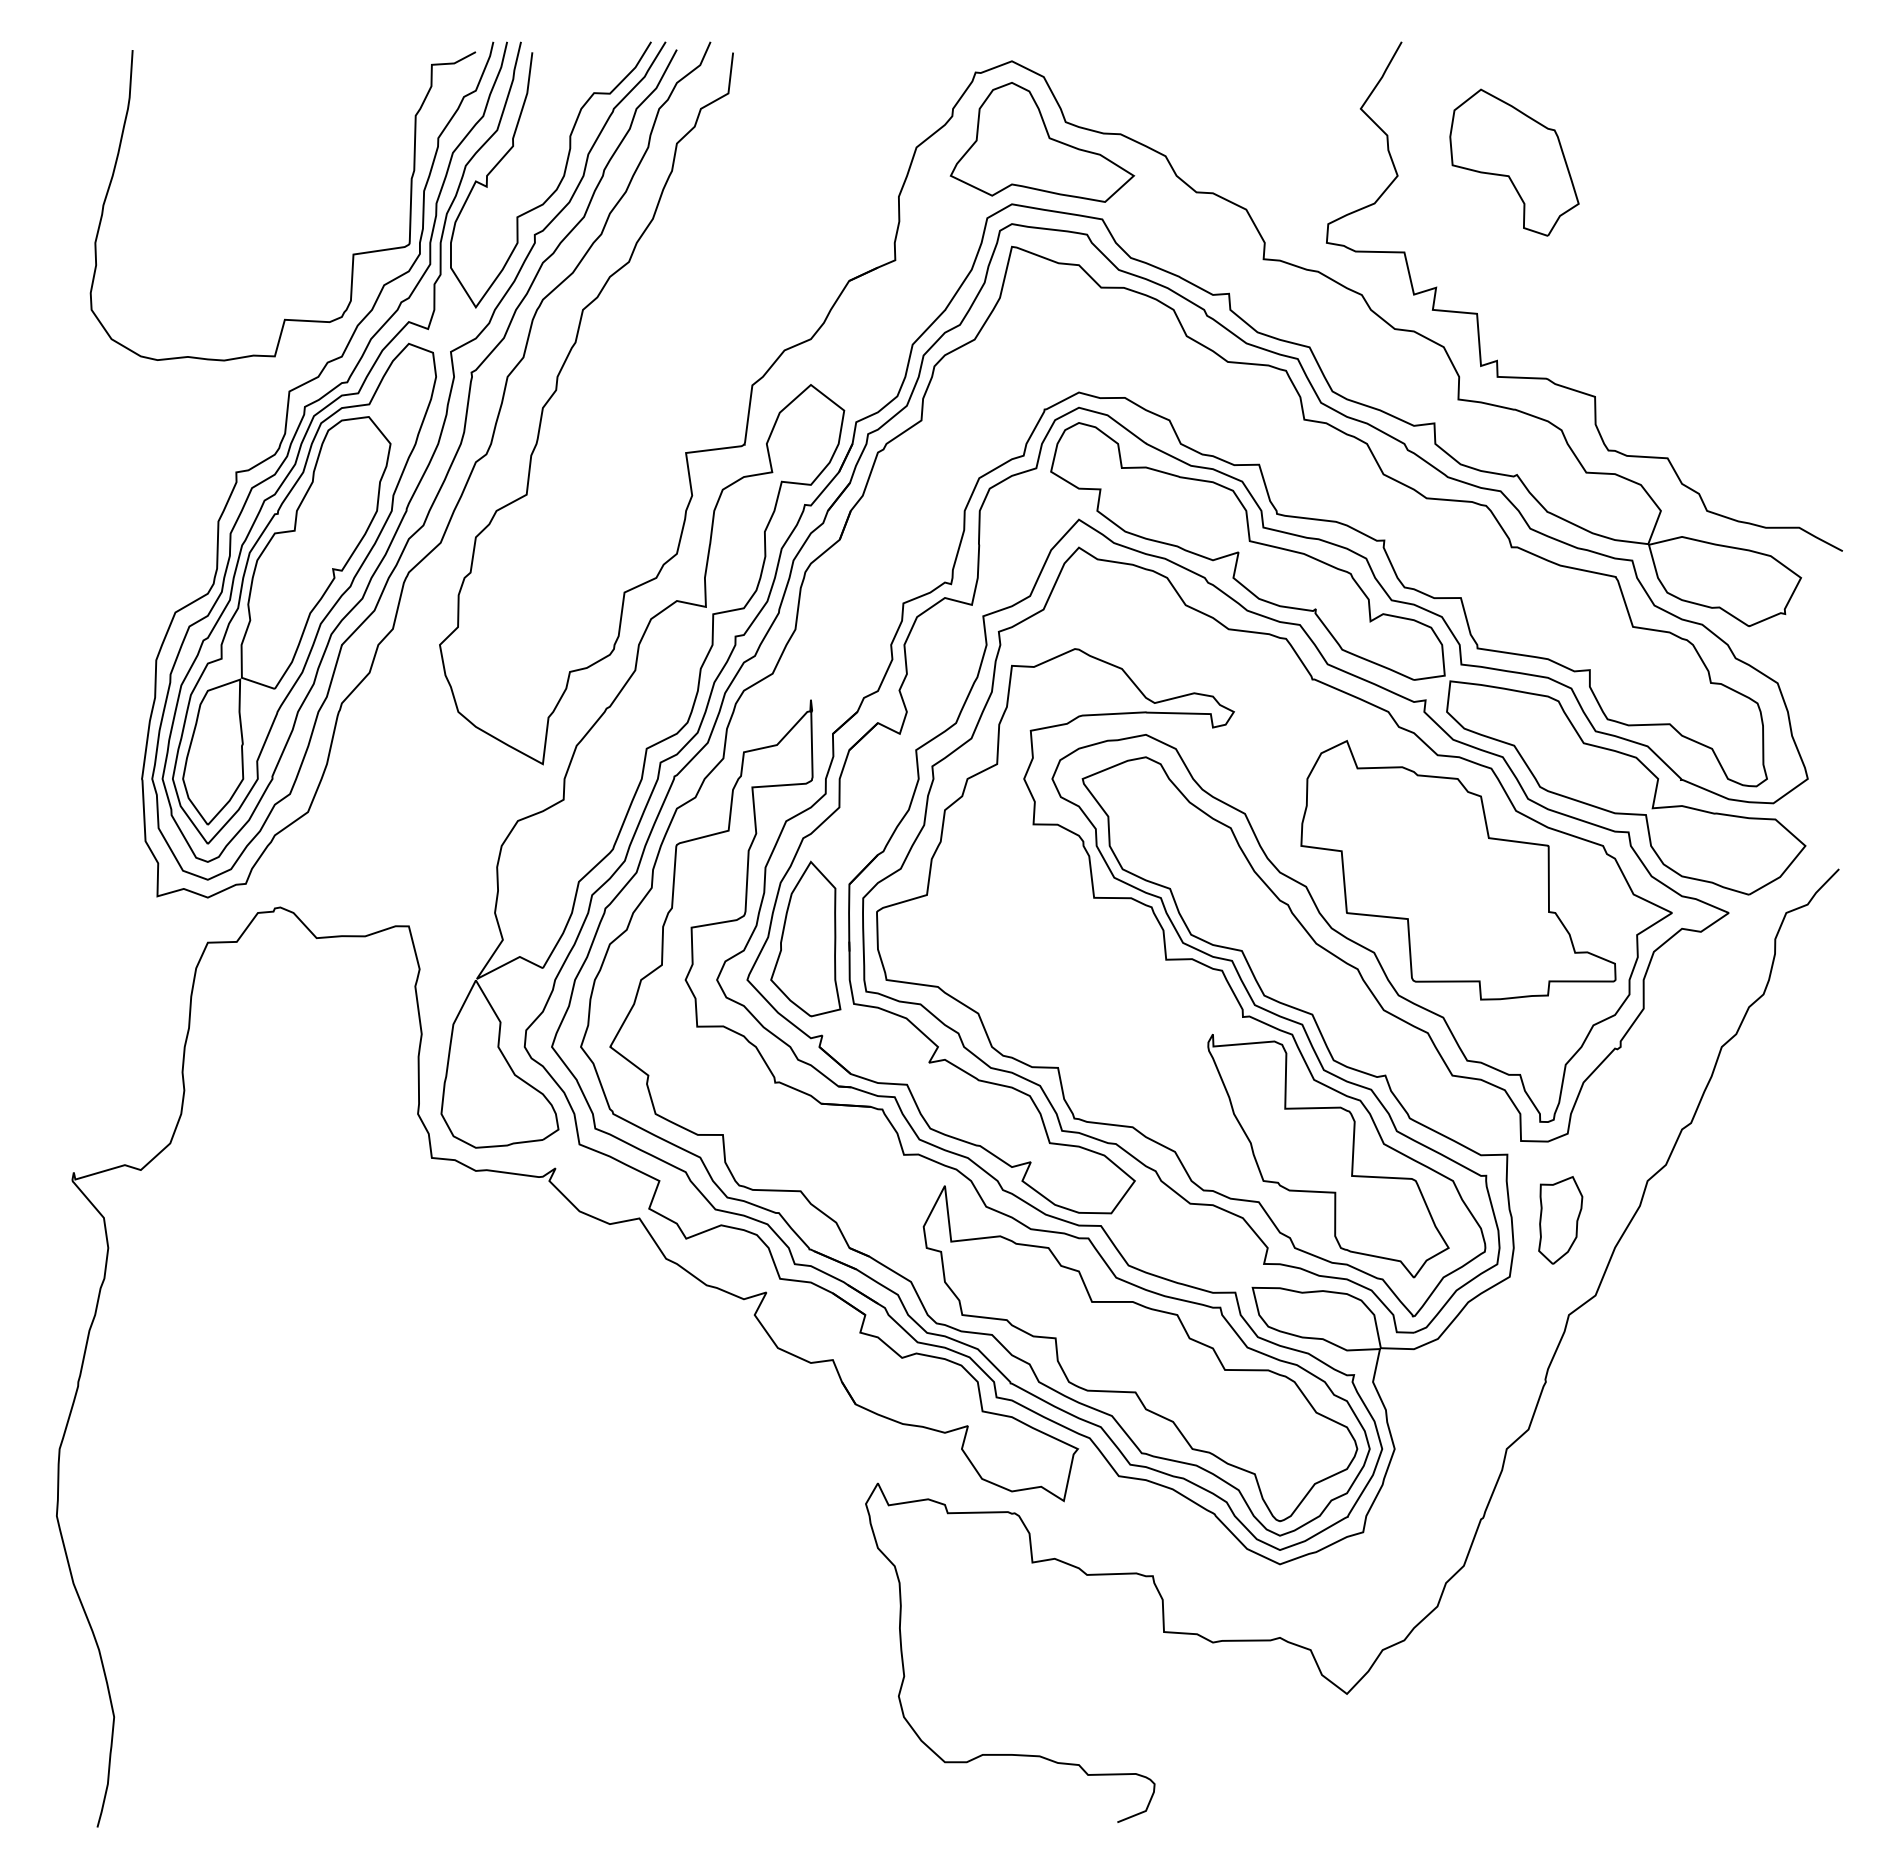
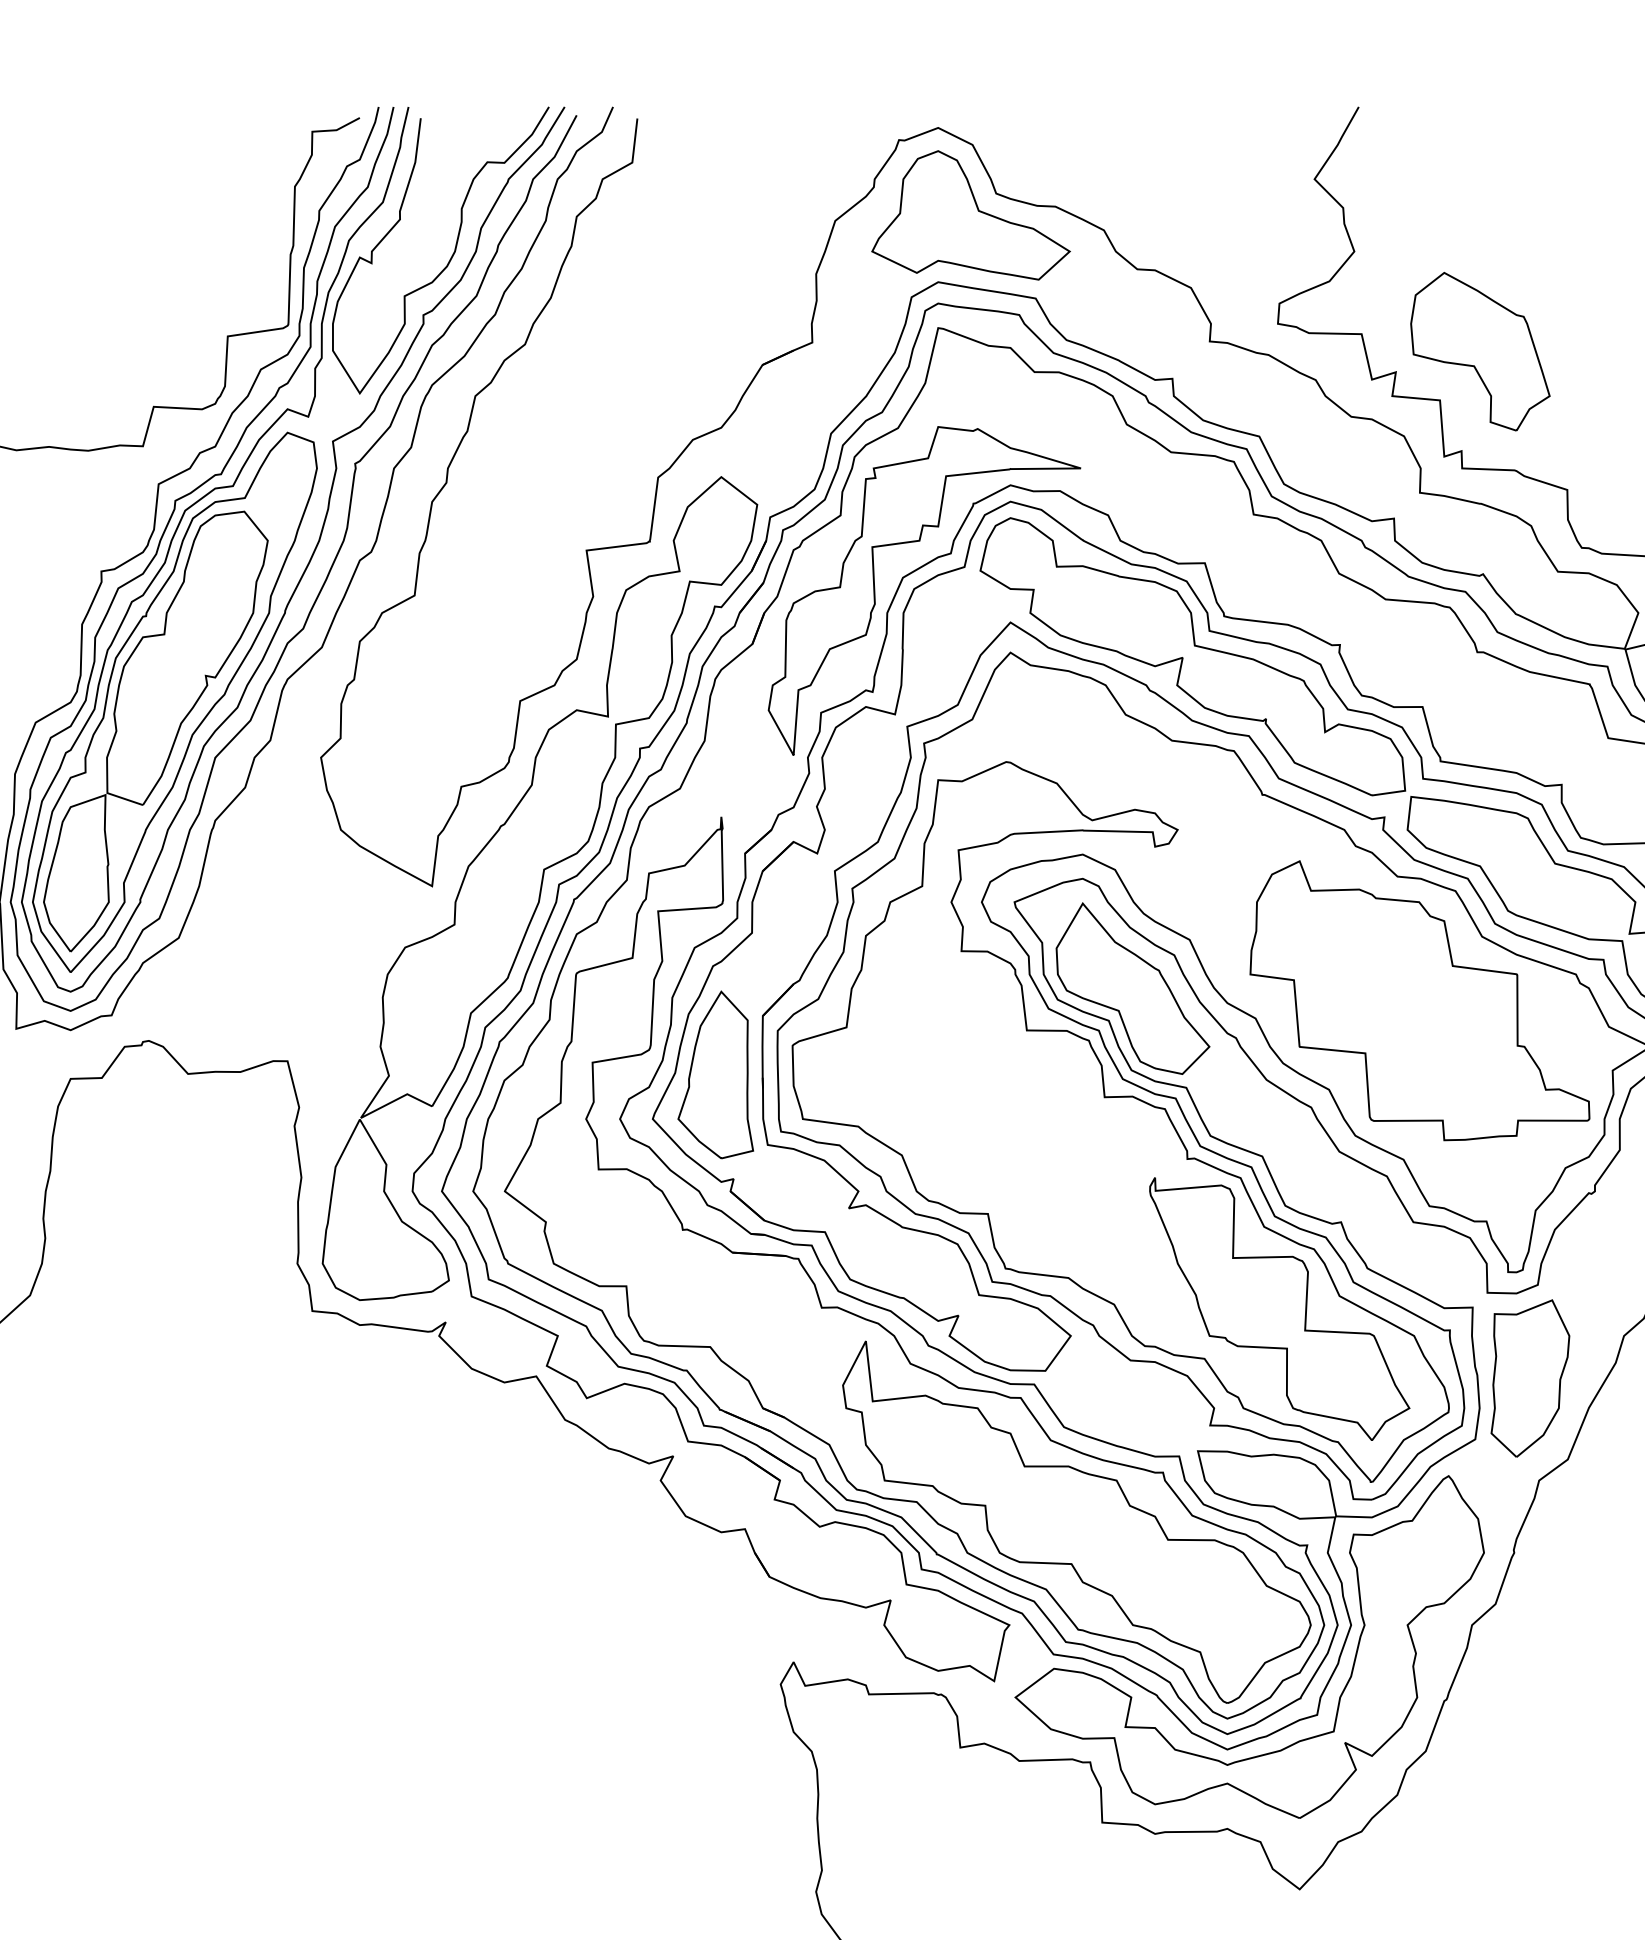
part: (1514, 162) -> (1480, 351), moved
part: (992, 445) -> (917, 542), added
part: (1192, 859) -> (1133, 989), added
part: (1560, 1220) -> (1530, 1378), size x1.67
part: (1385, 1511) -> (1341, 1692), added

